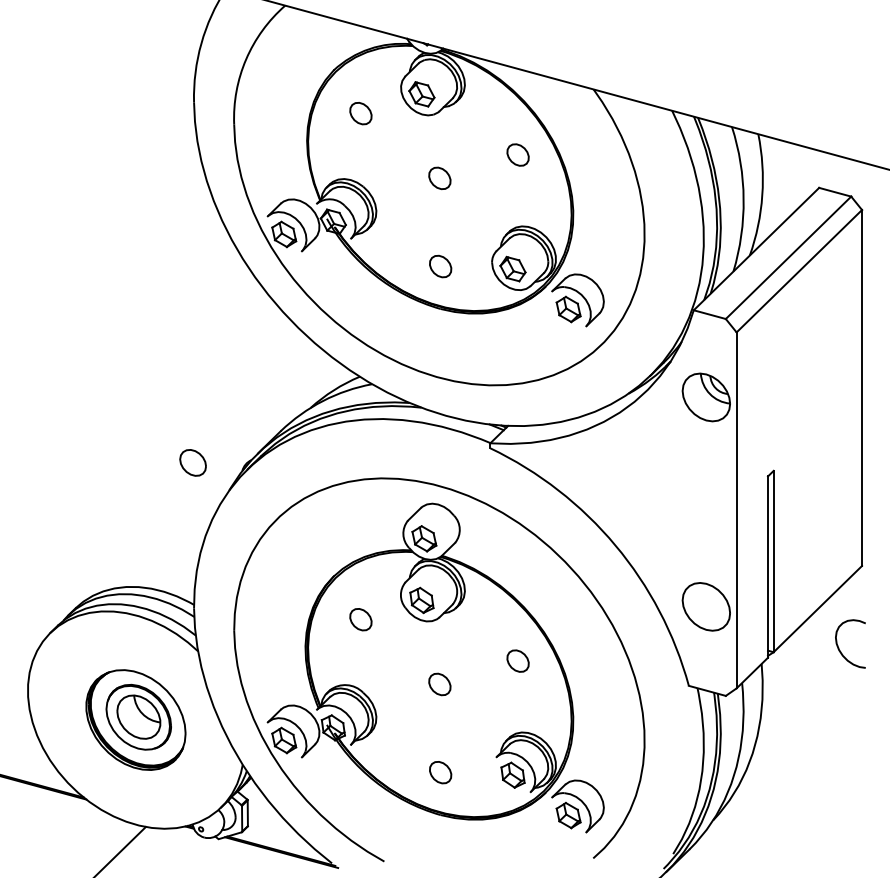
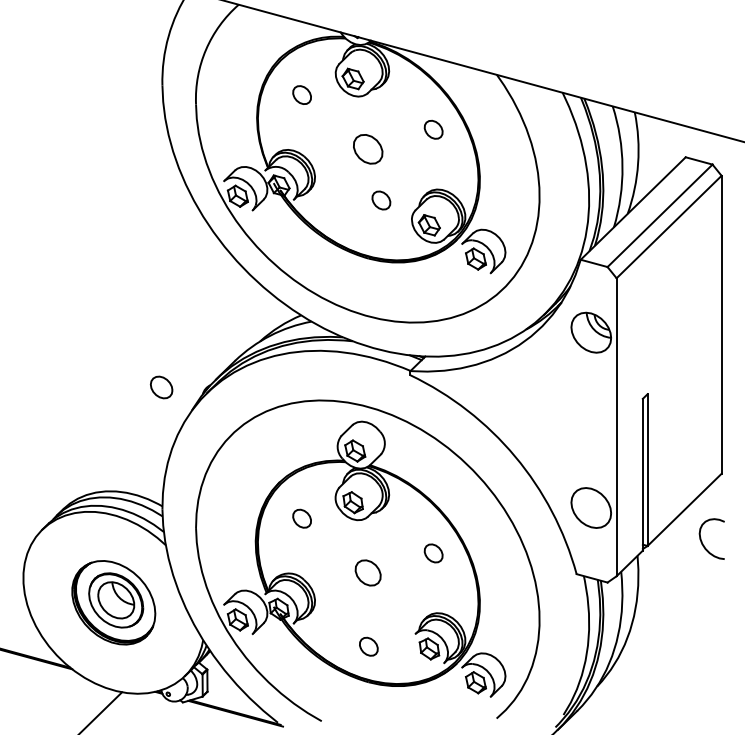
part: (439, 178) -> (367, 149), size x1.6
part: (440, 266) -> (381, 200), moved
part: (439, 684) -> (367, 573), size x1.4

